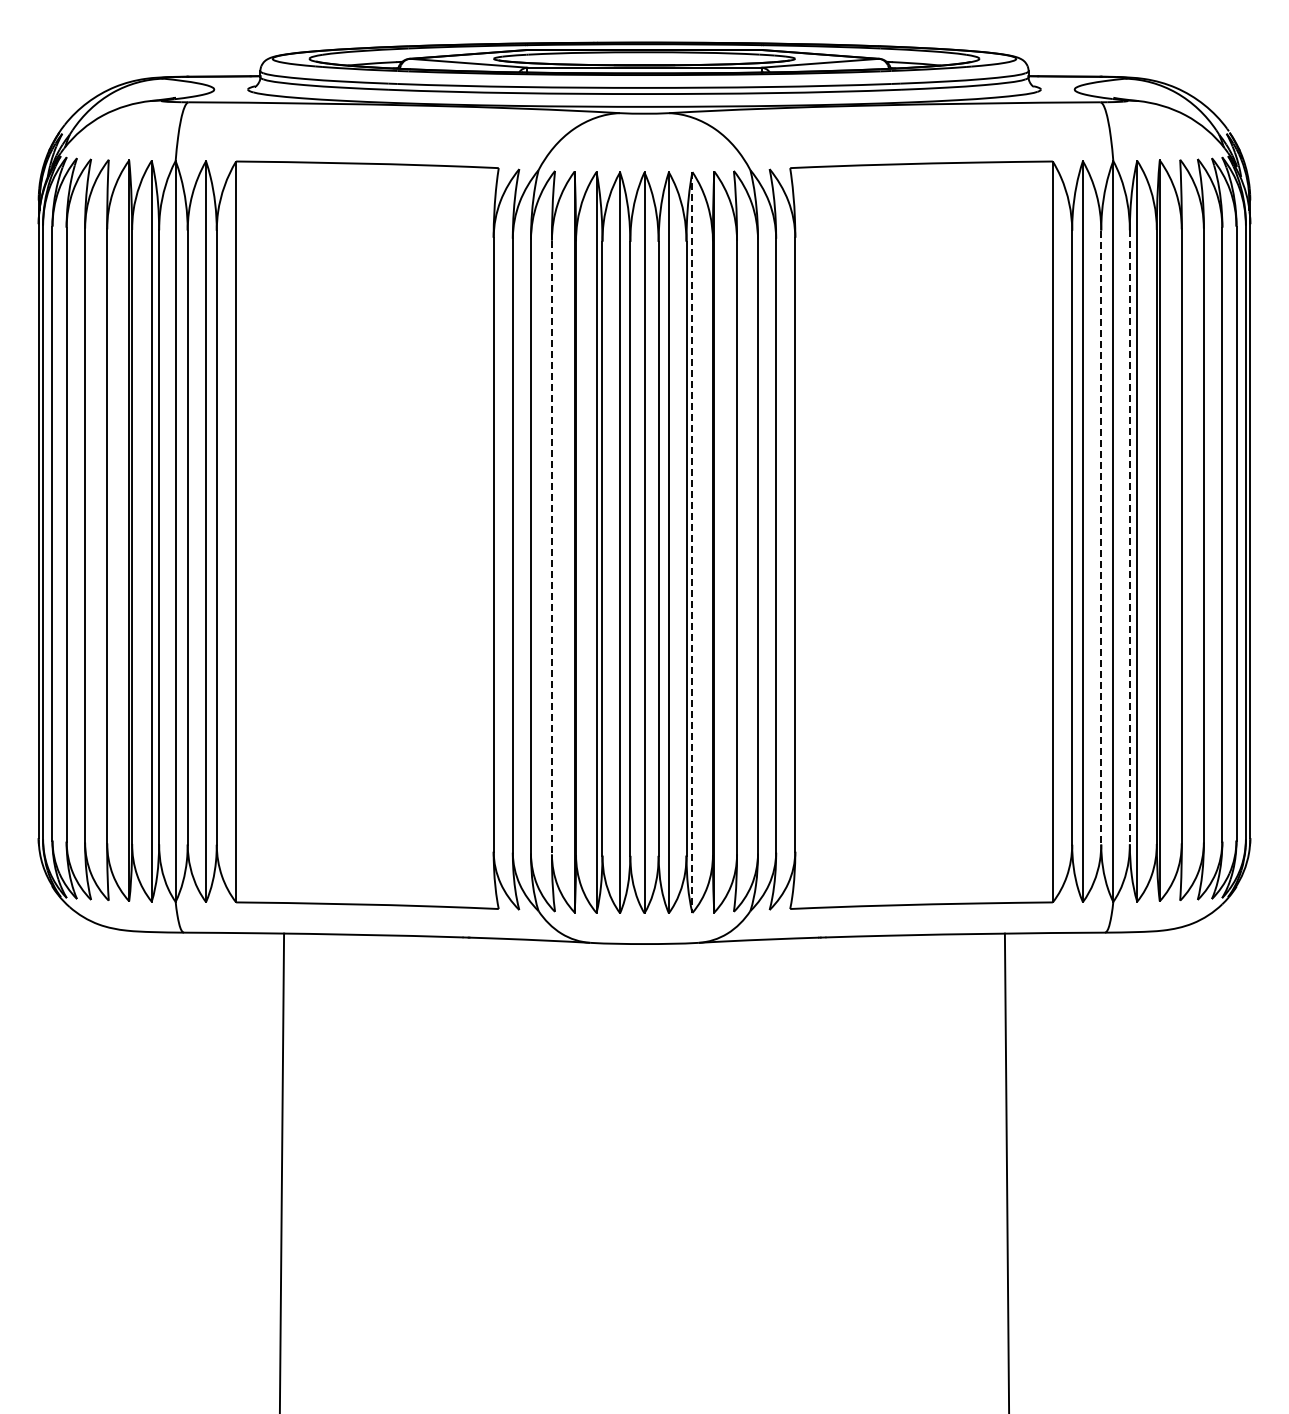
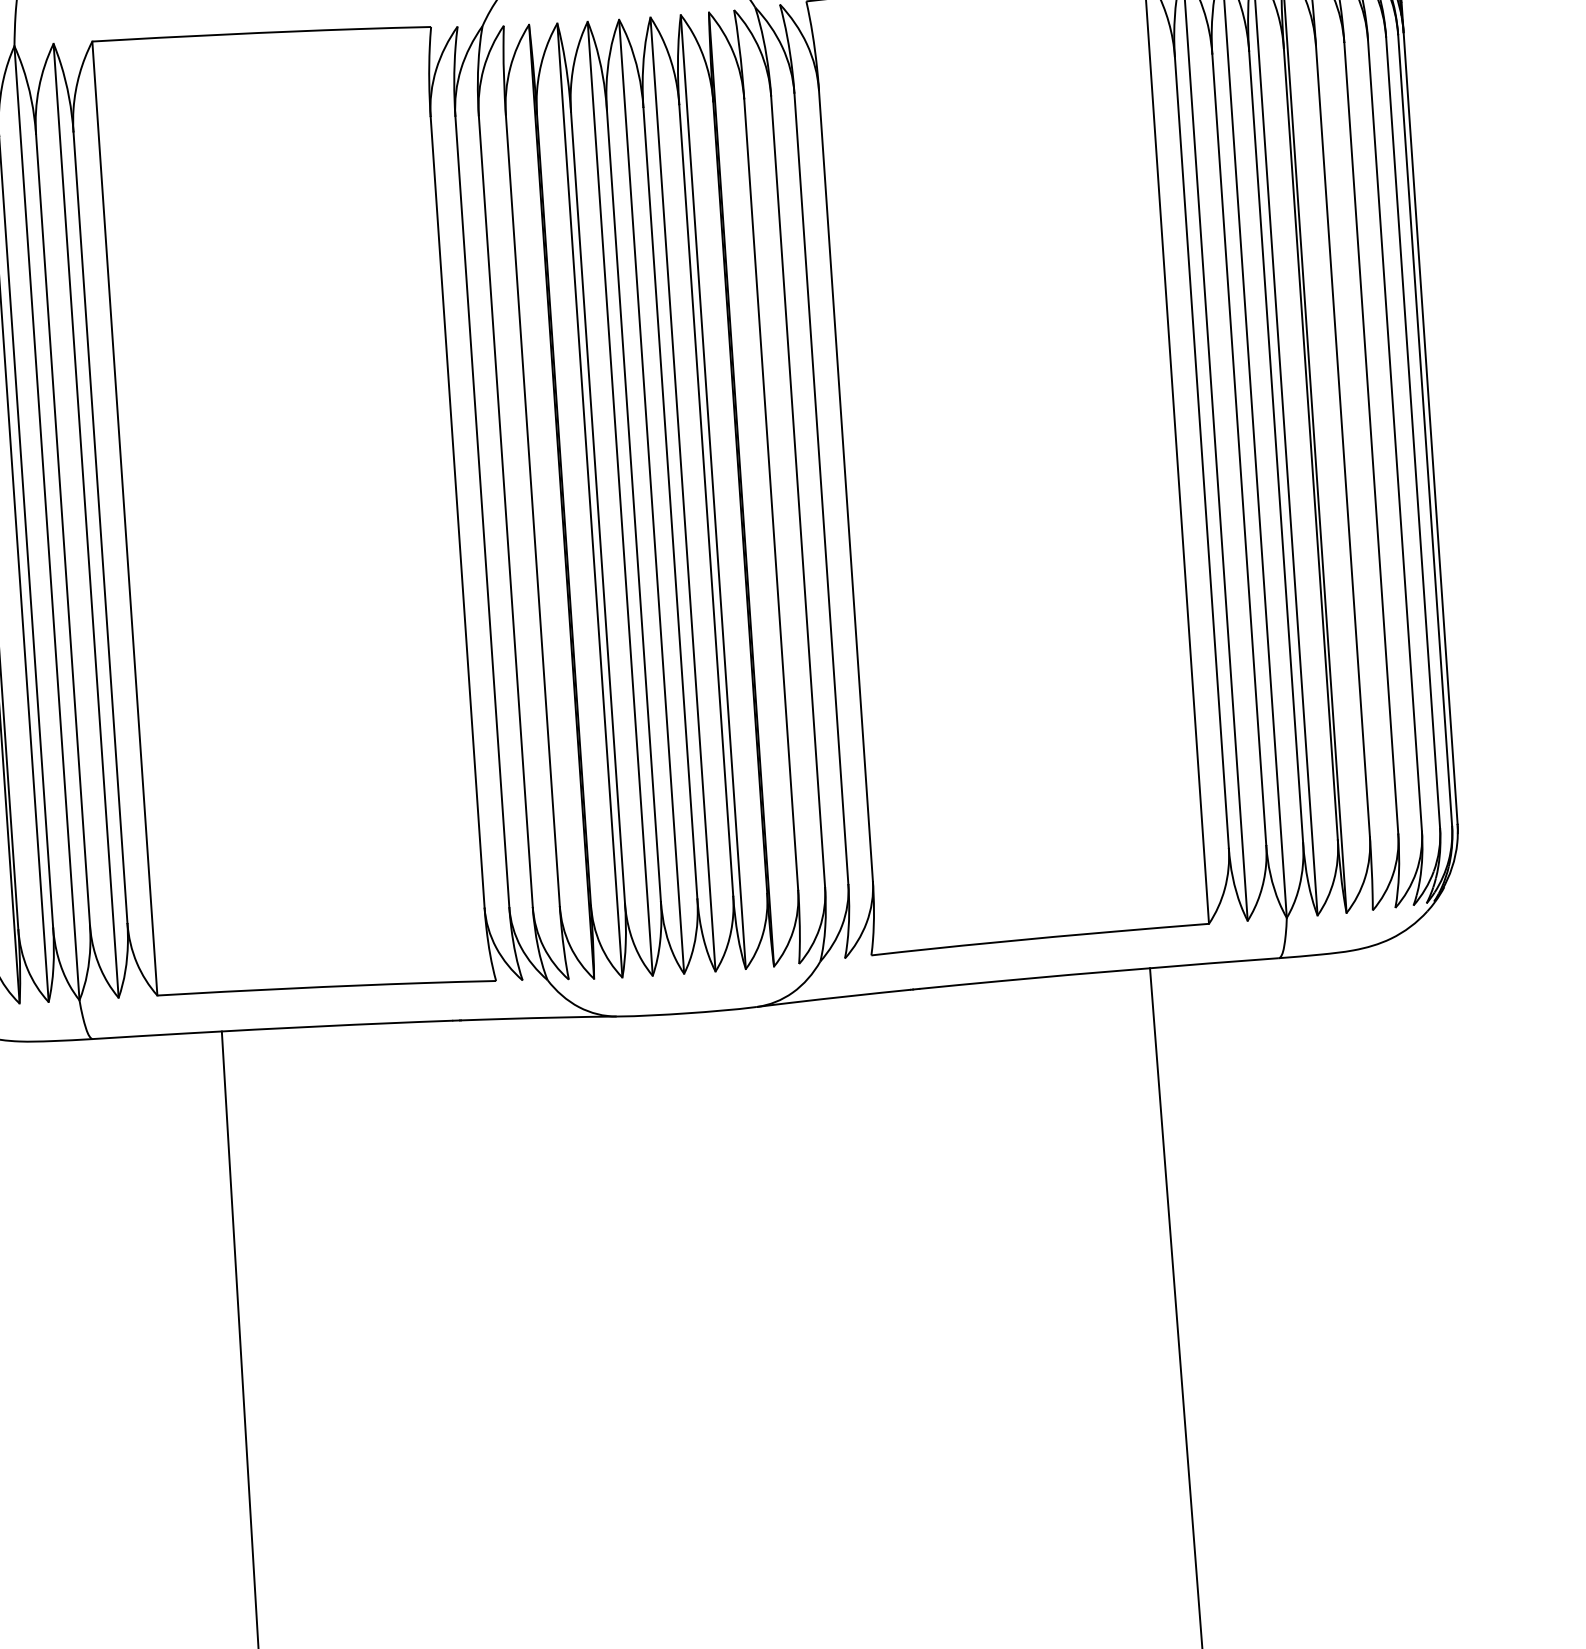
line: (1129, 537) -> (1275, 447), dashed -> solid
line: (1101, 538) -> (1239, 450), dashed -> solid
line: (692, 543) -> (713, 493), dashed -> solid
line: (551, 548) -> (532, 512), dashed -> solid

